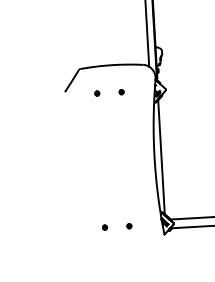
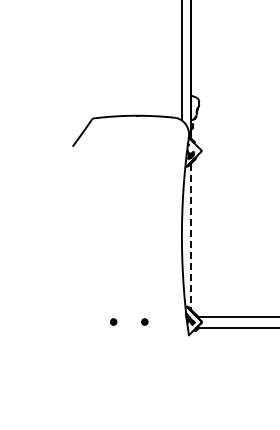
part: (121, 91) -> (144, 150), removed
part: (97, 93) -> (113, 150), removed
line: (161, 157) -> (190, 237), solid -> dashed

